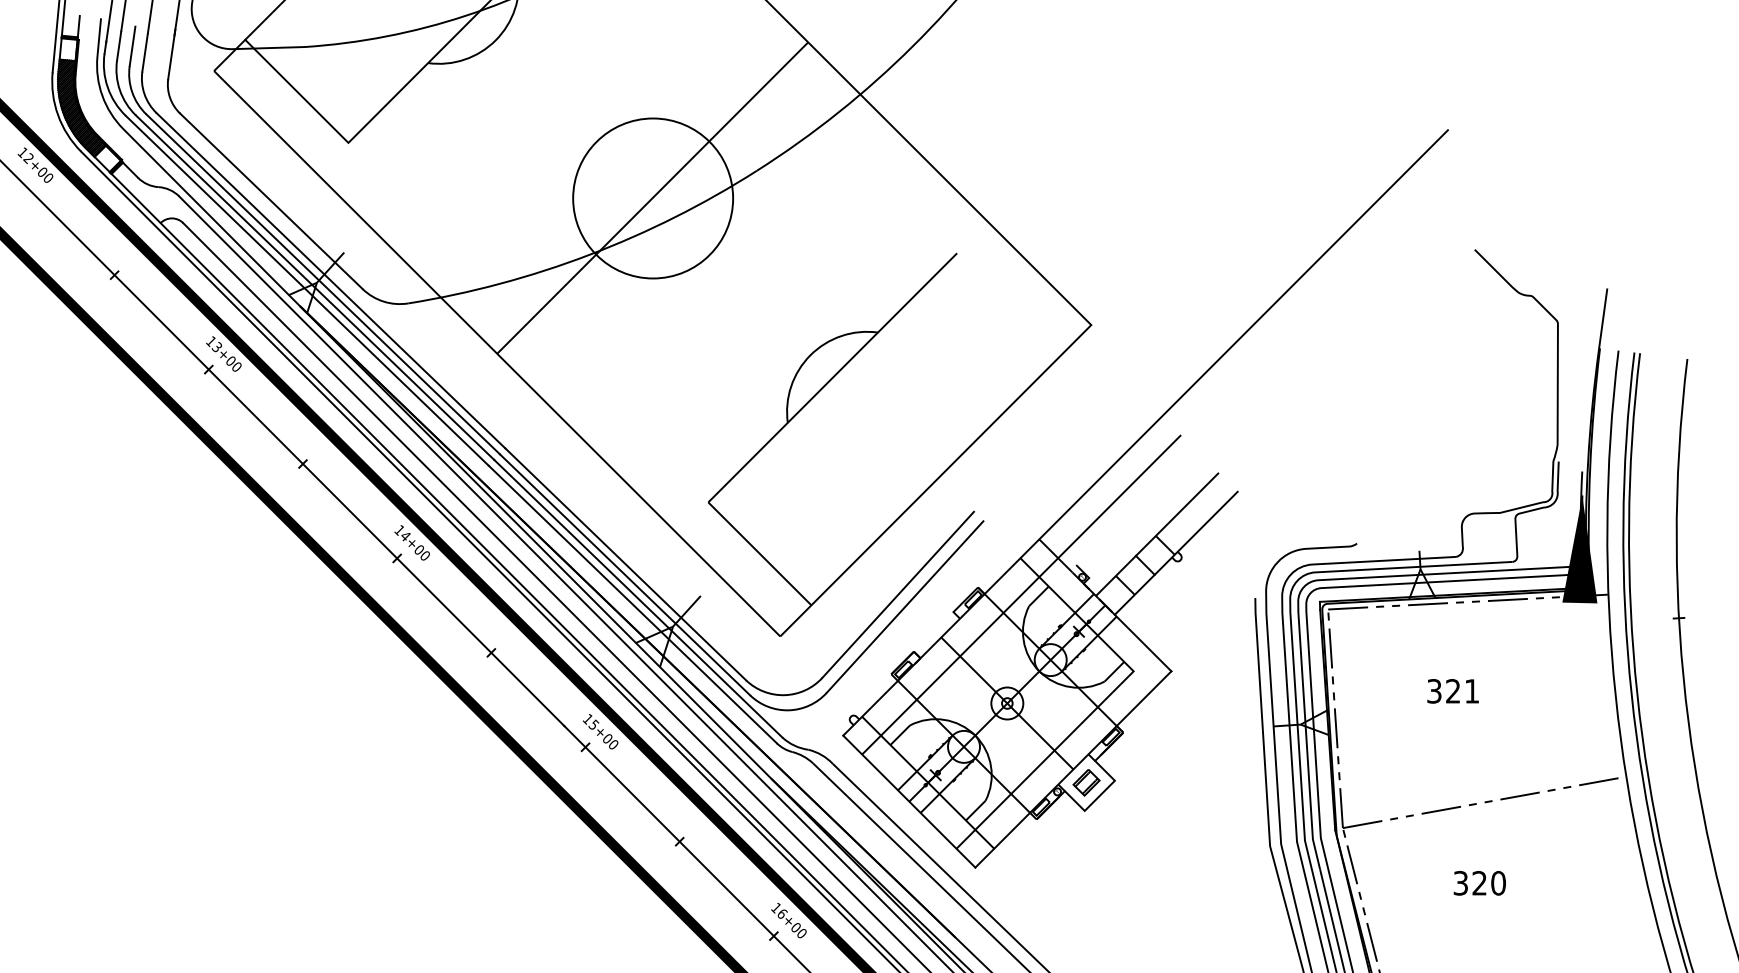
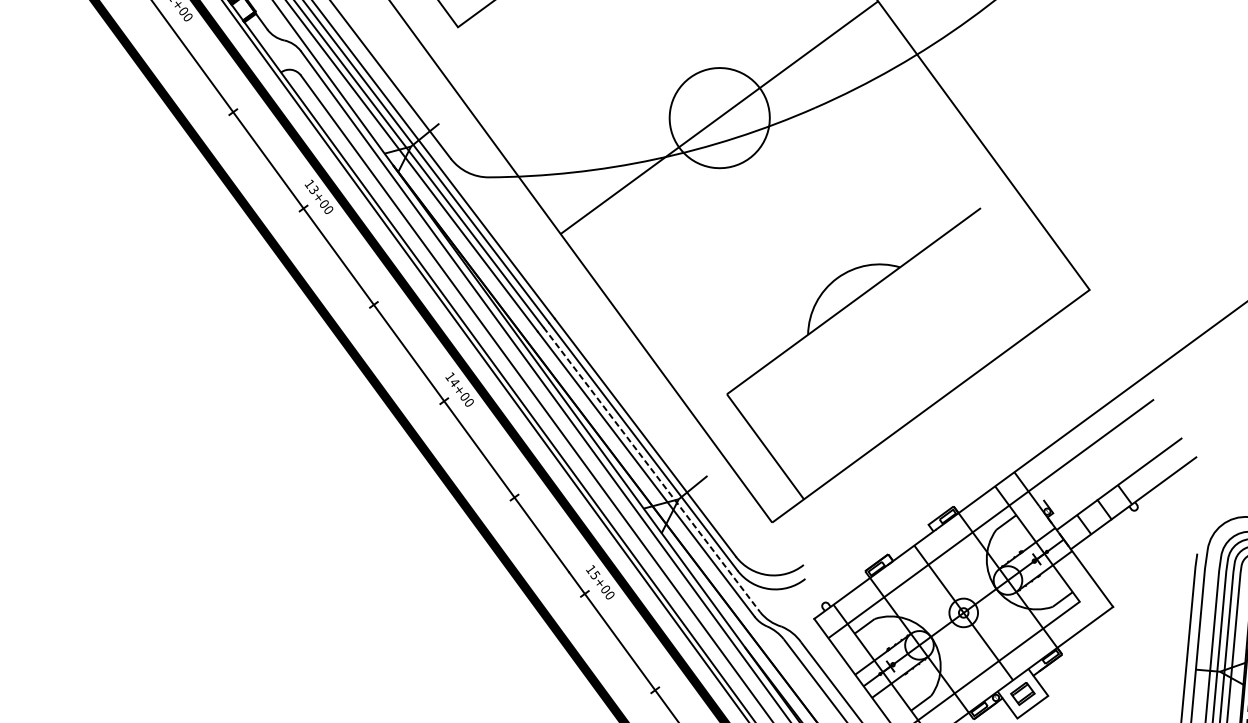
circle: (653, 198) -> (720, 118), size x0.7
line: (897, 594) -> (881, 501), removed
line: (638, 599) -> (651, 470), solid -> dashed
line: (904, 606) -> (886, 513), removed

